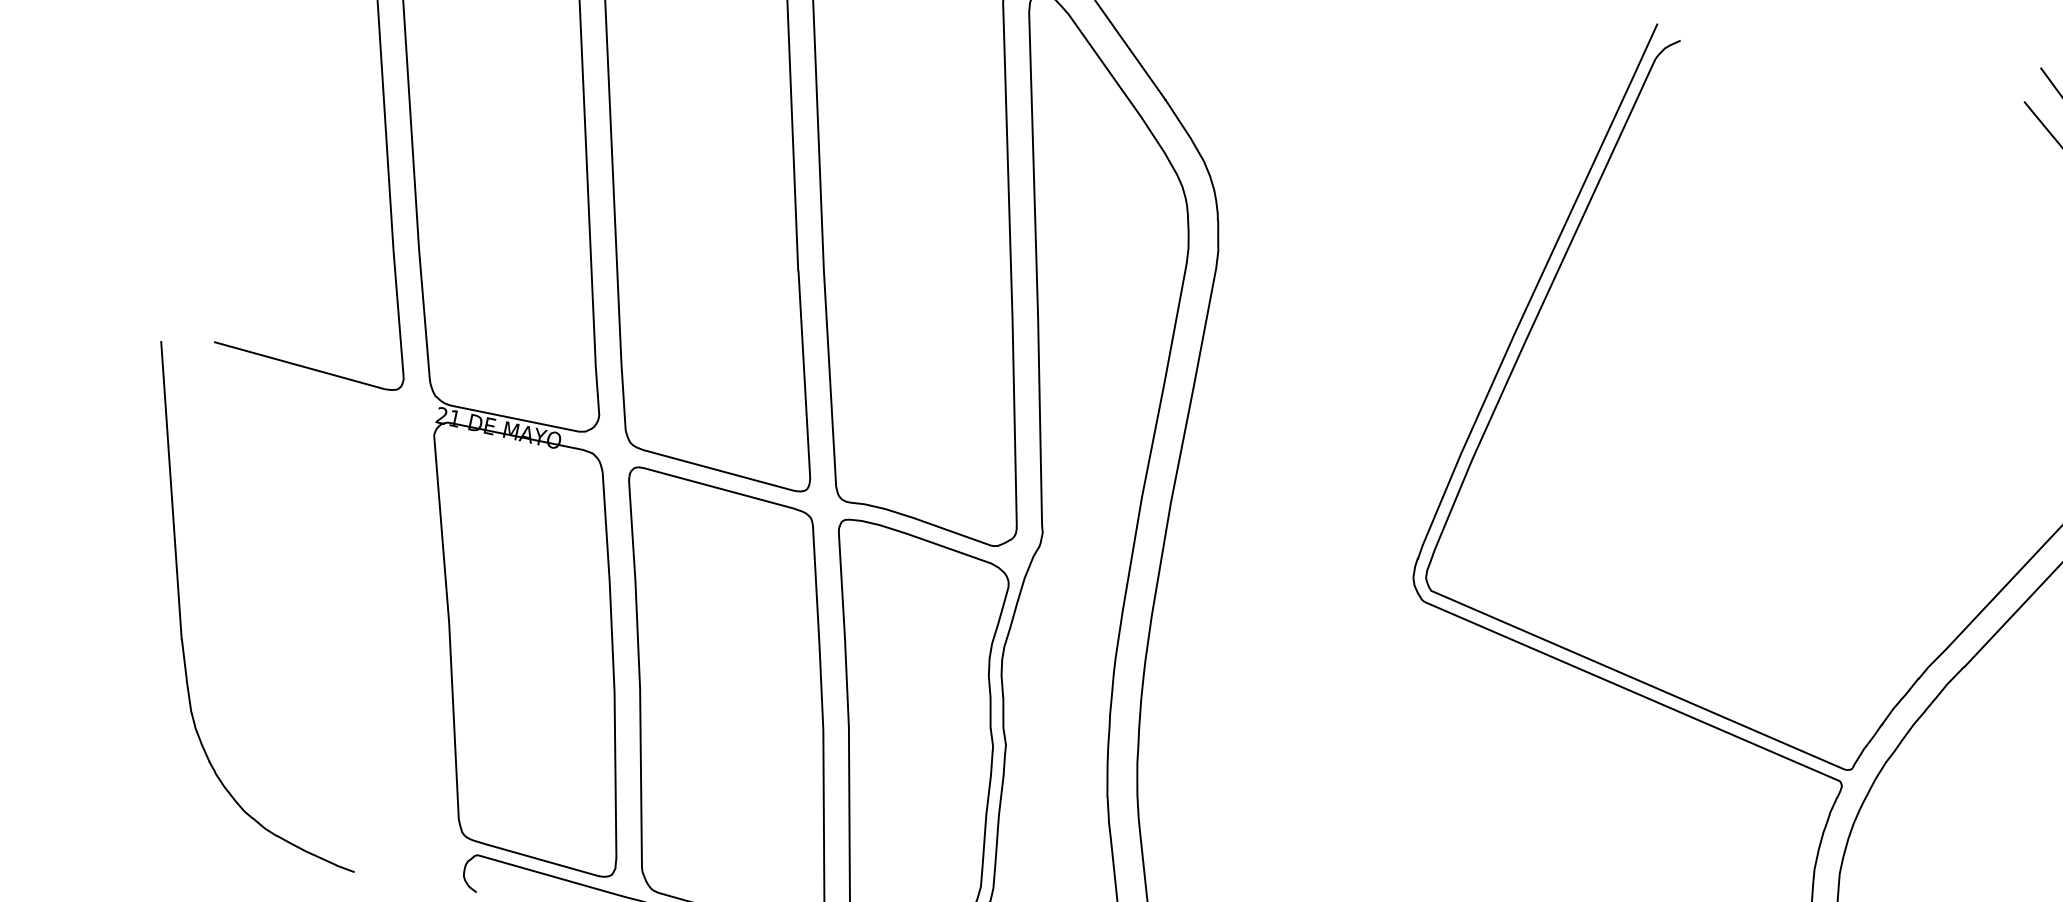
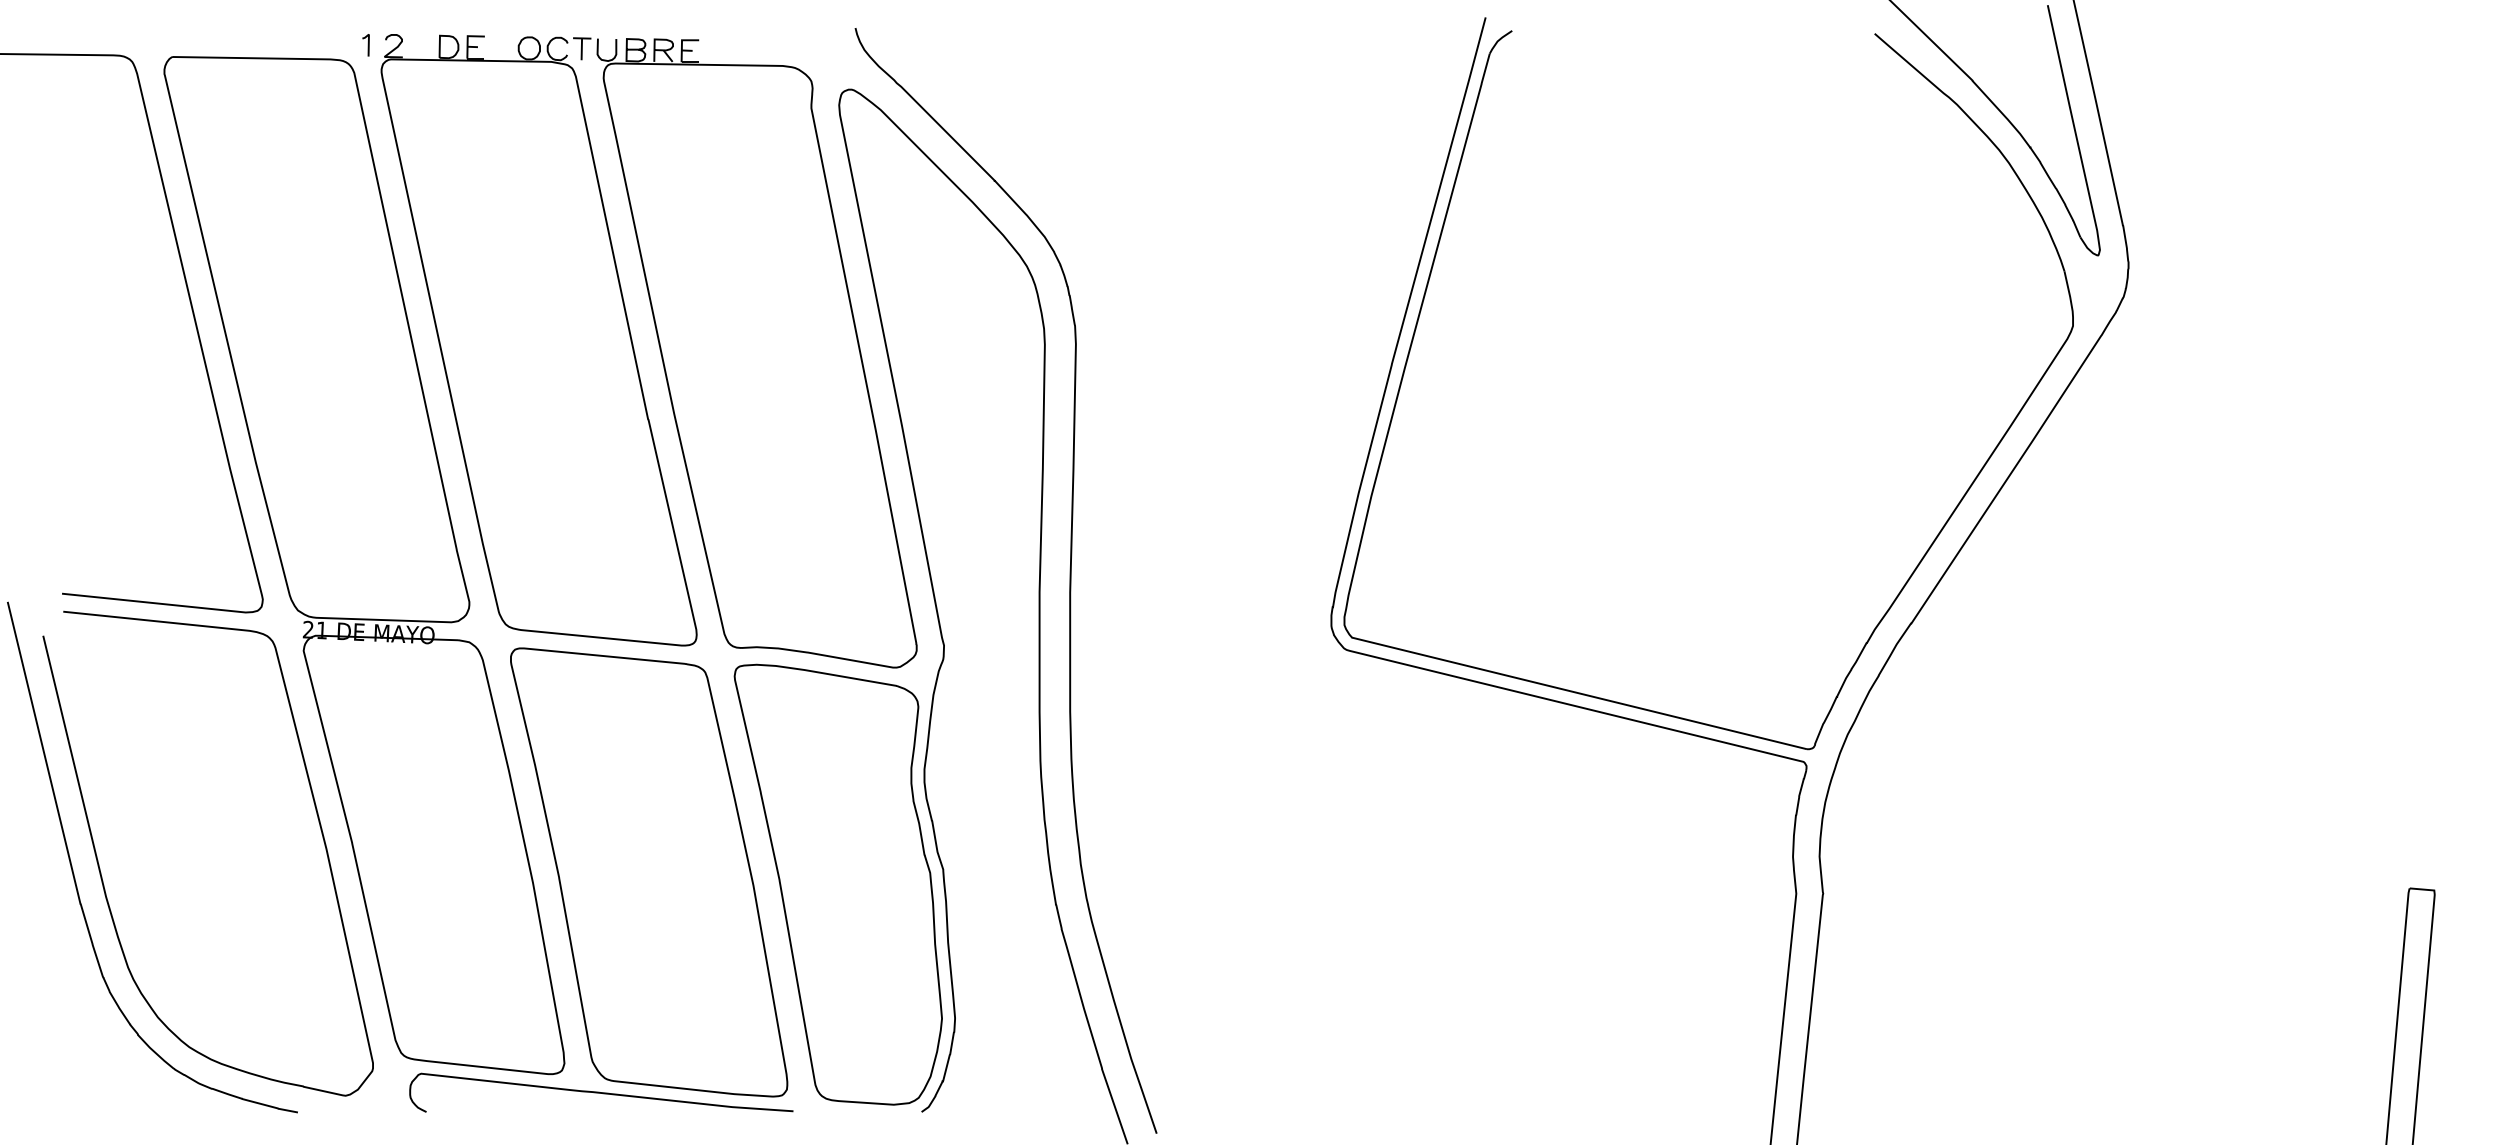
curve: (207, 620) -> (103, 880), added

